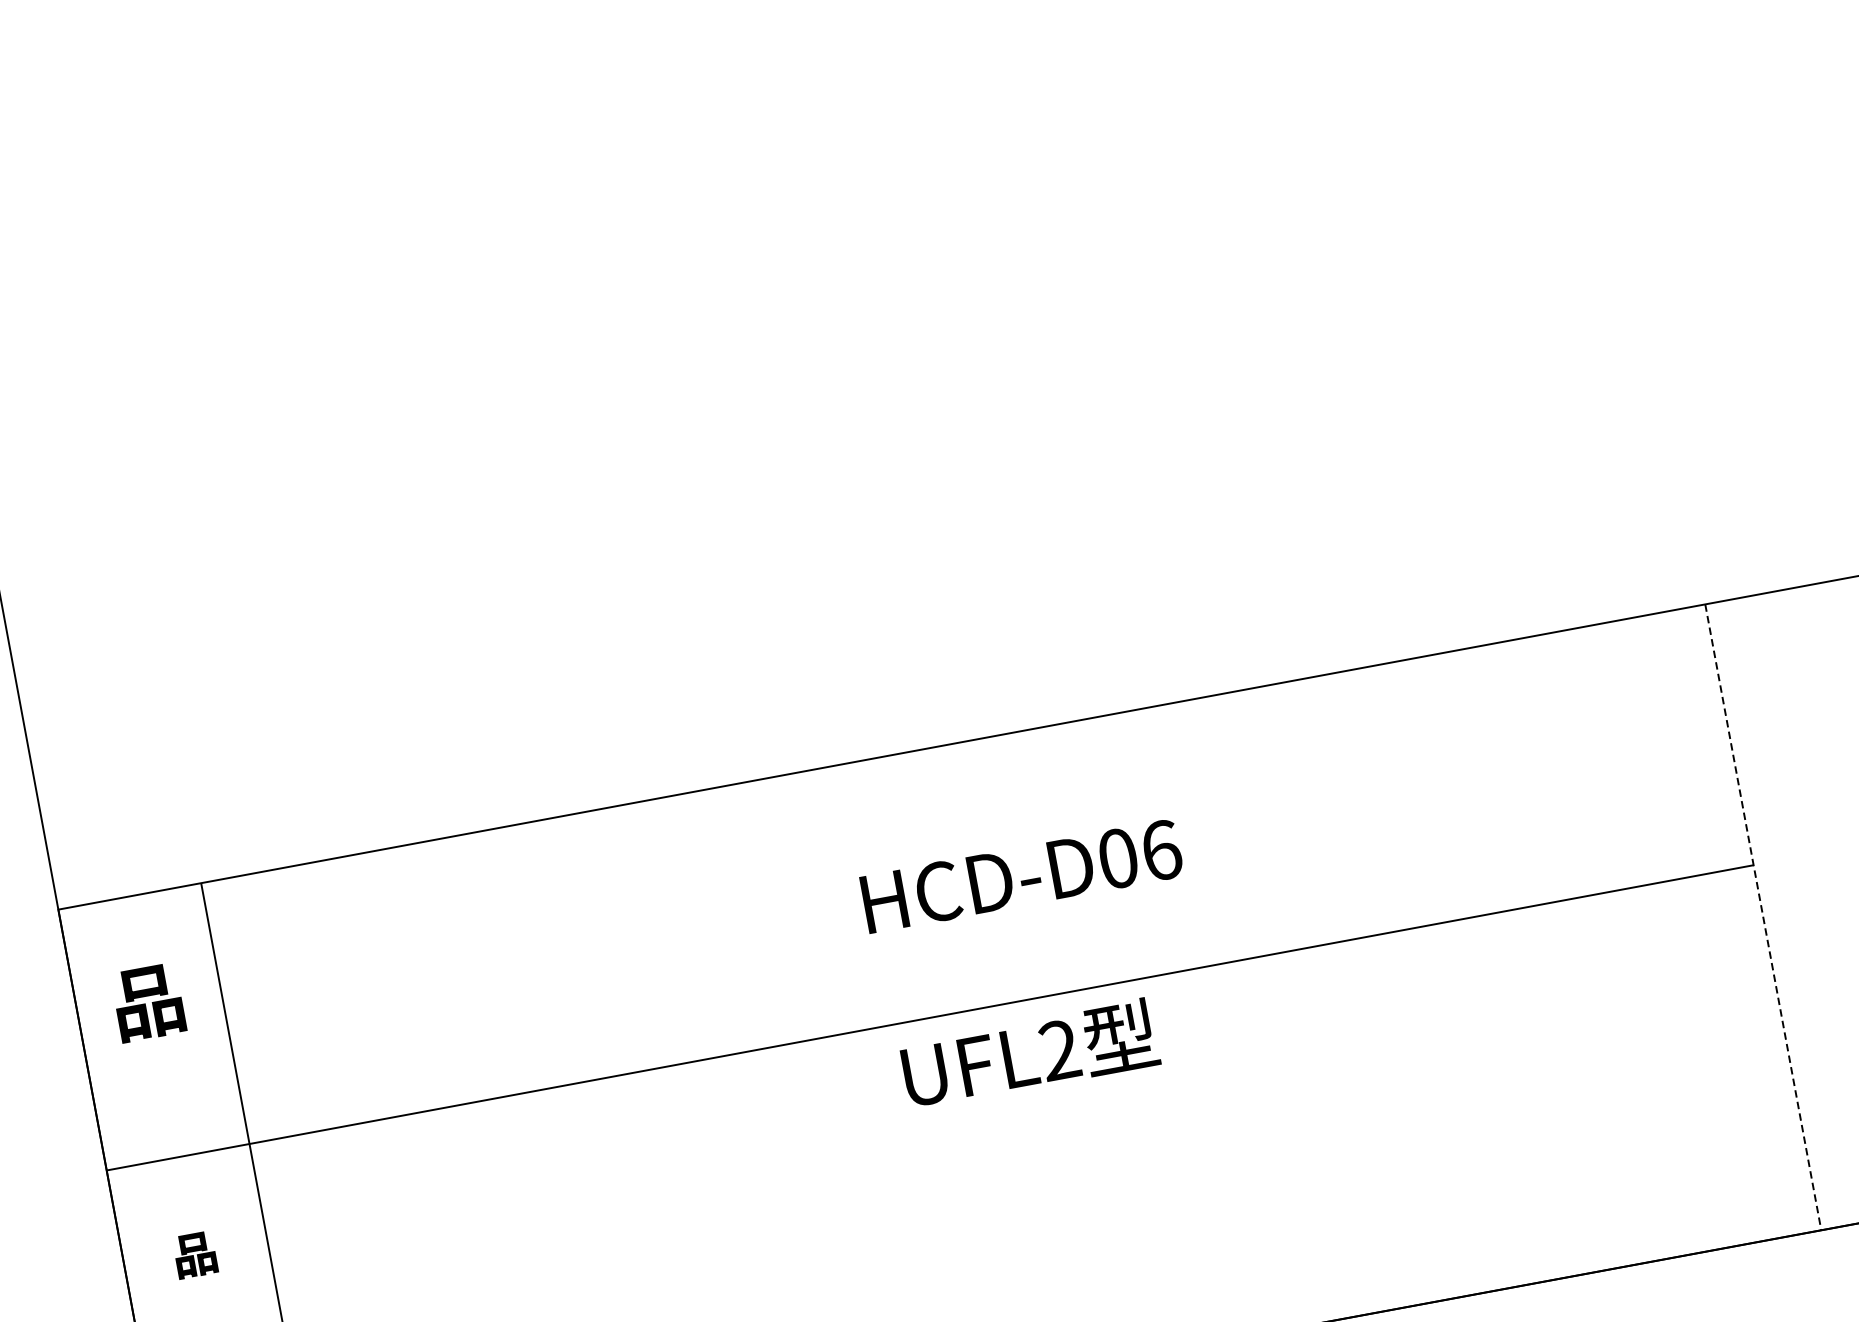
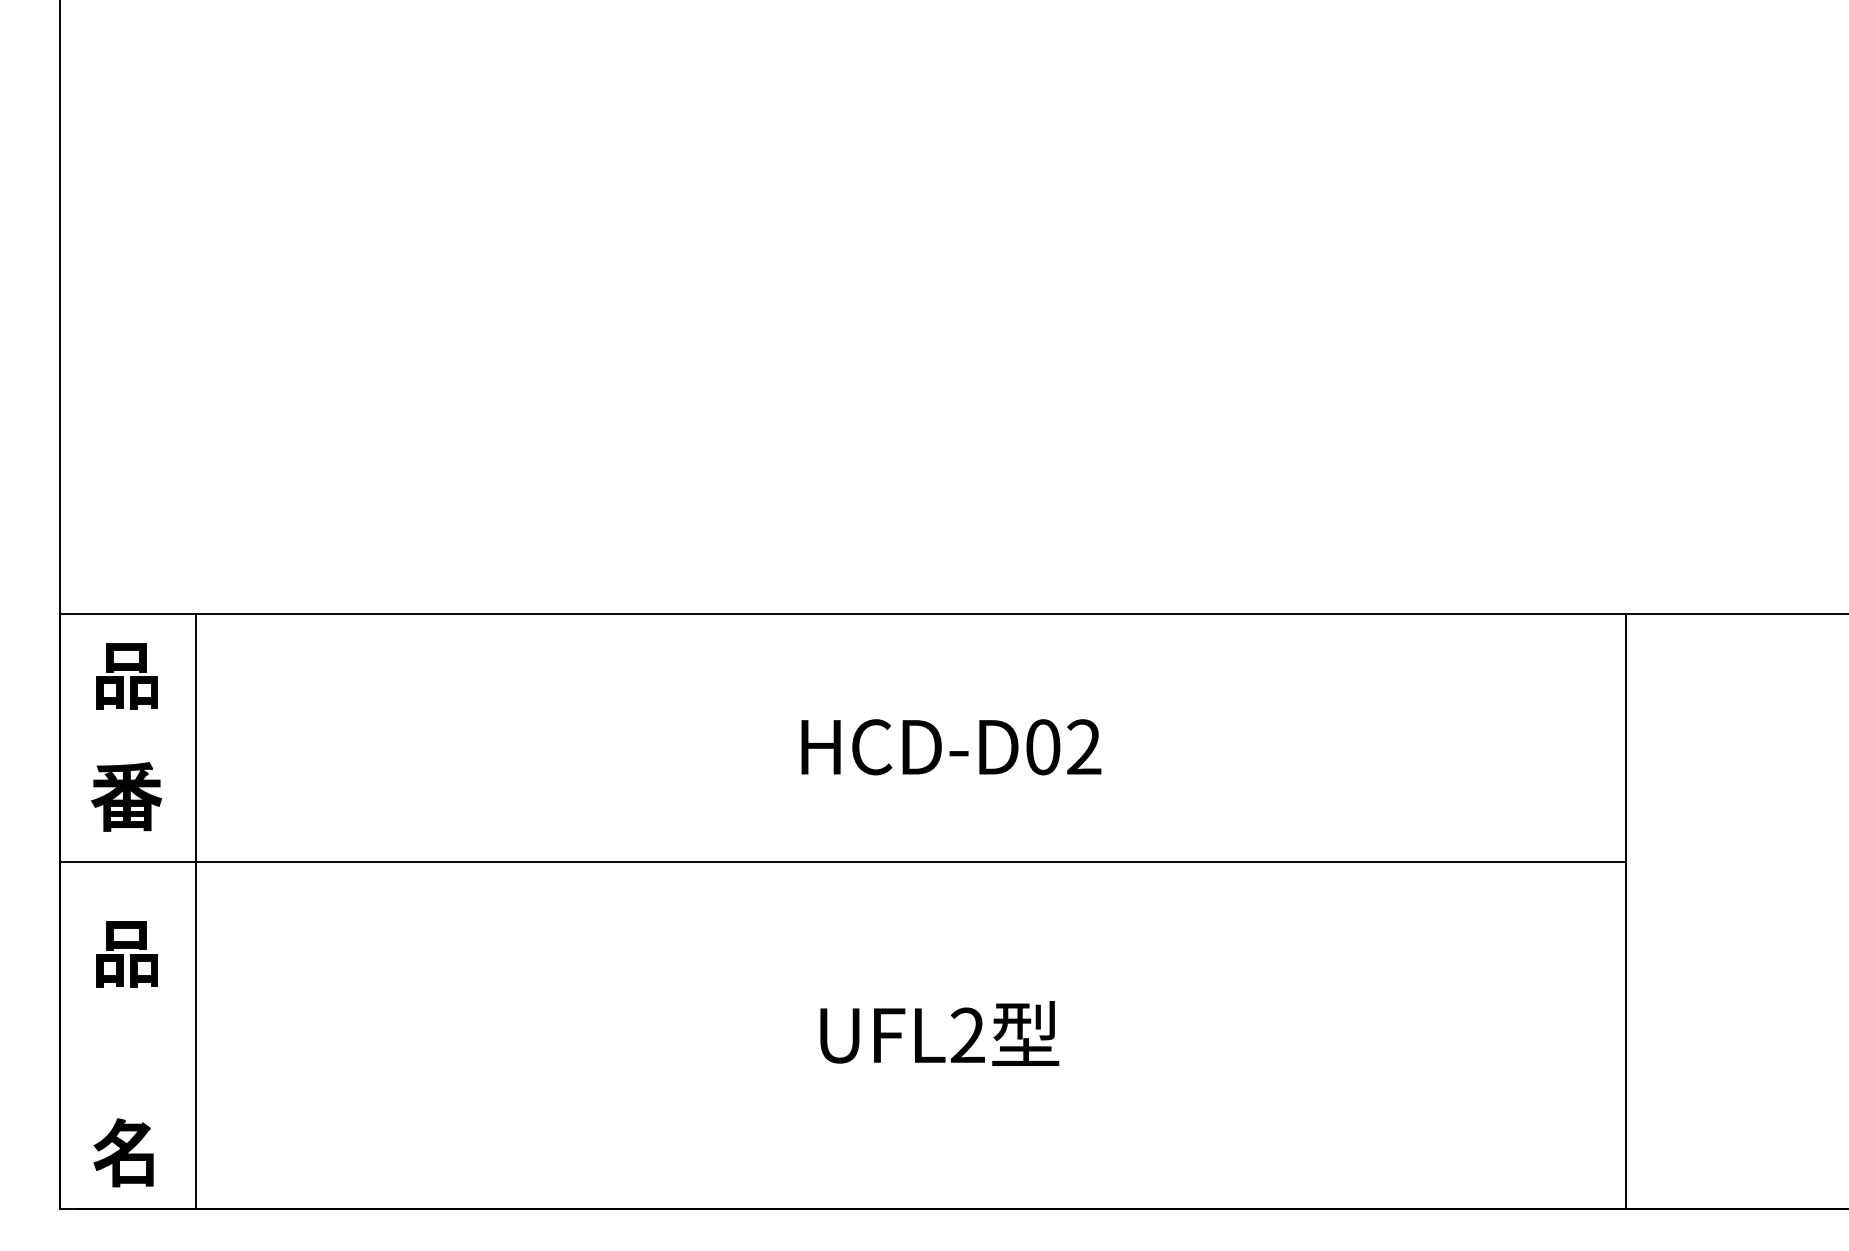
text: (1161, 850) -> (1084, 747), HCD-D06 -> HCD-D02
line: (1763, 917) -> (1626, 911), dashed -> solid
part: (147, 1002) -> (126, 676), moved
text: (1029, 1053) -> (939, 1033), moved
part: (163, 1089) -> (126, 796), added
part: (194, 1255) -> (126, 954), size x1.67

